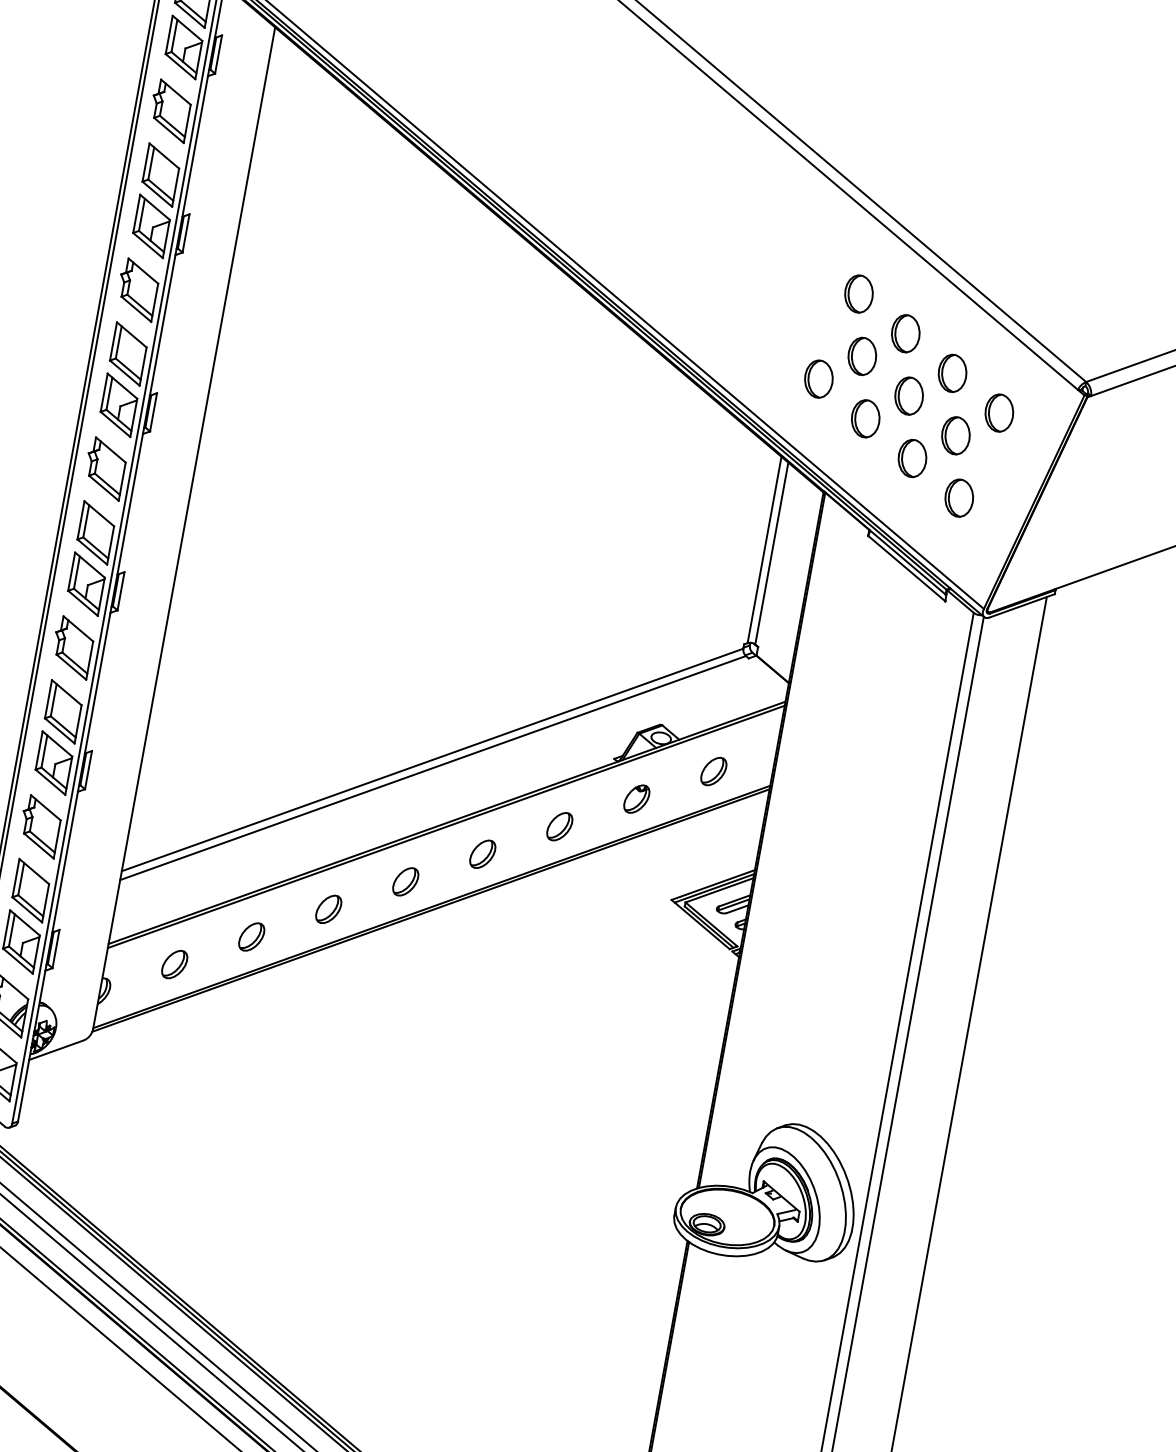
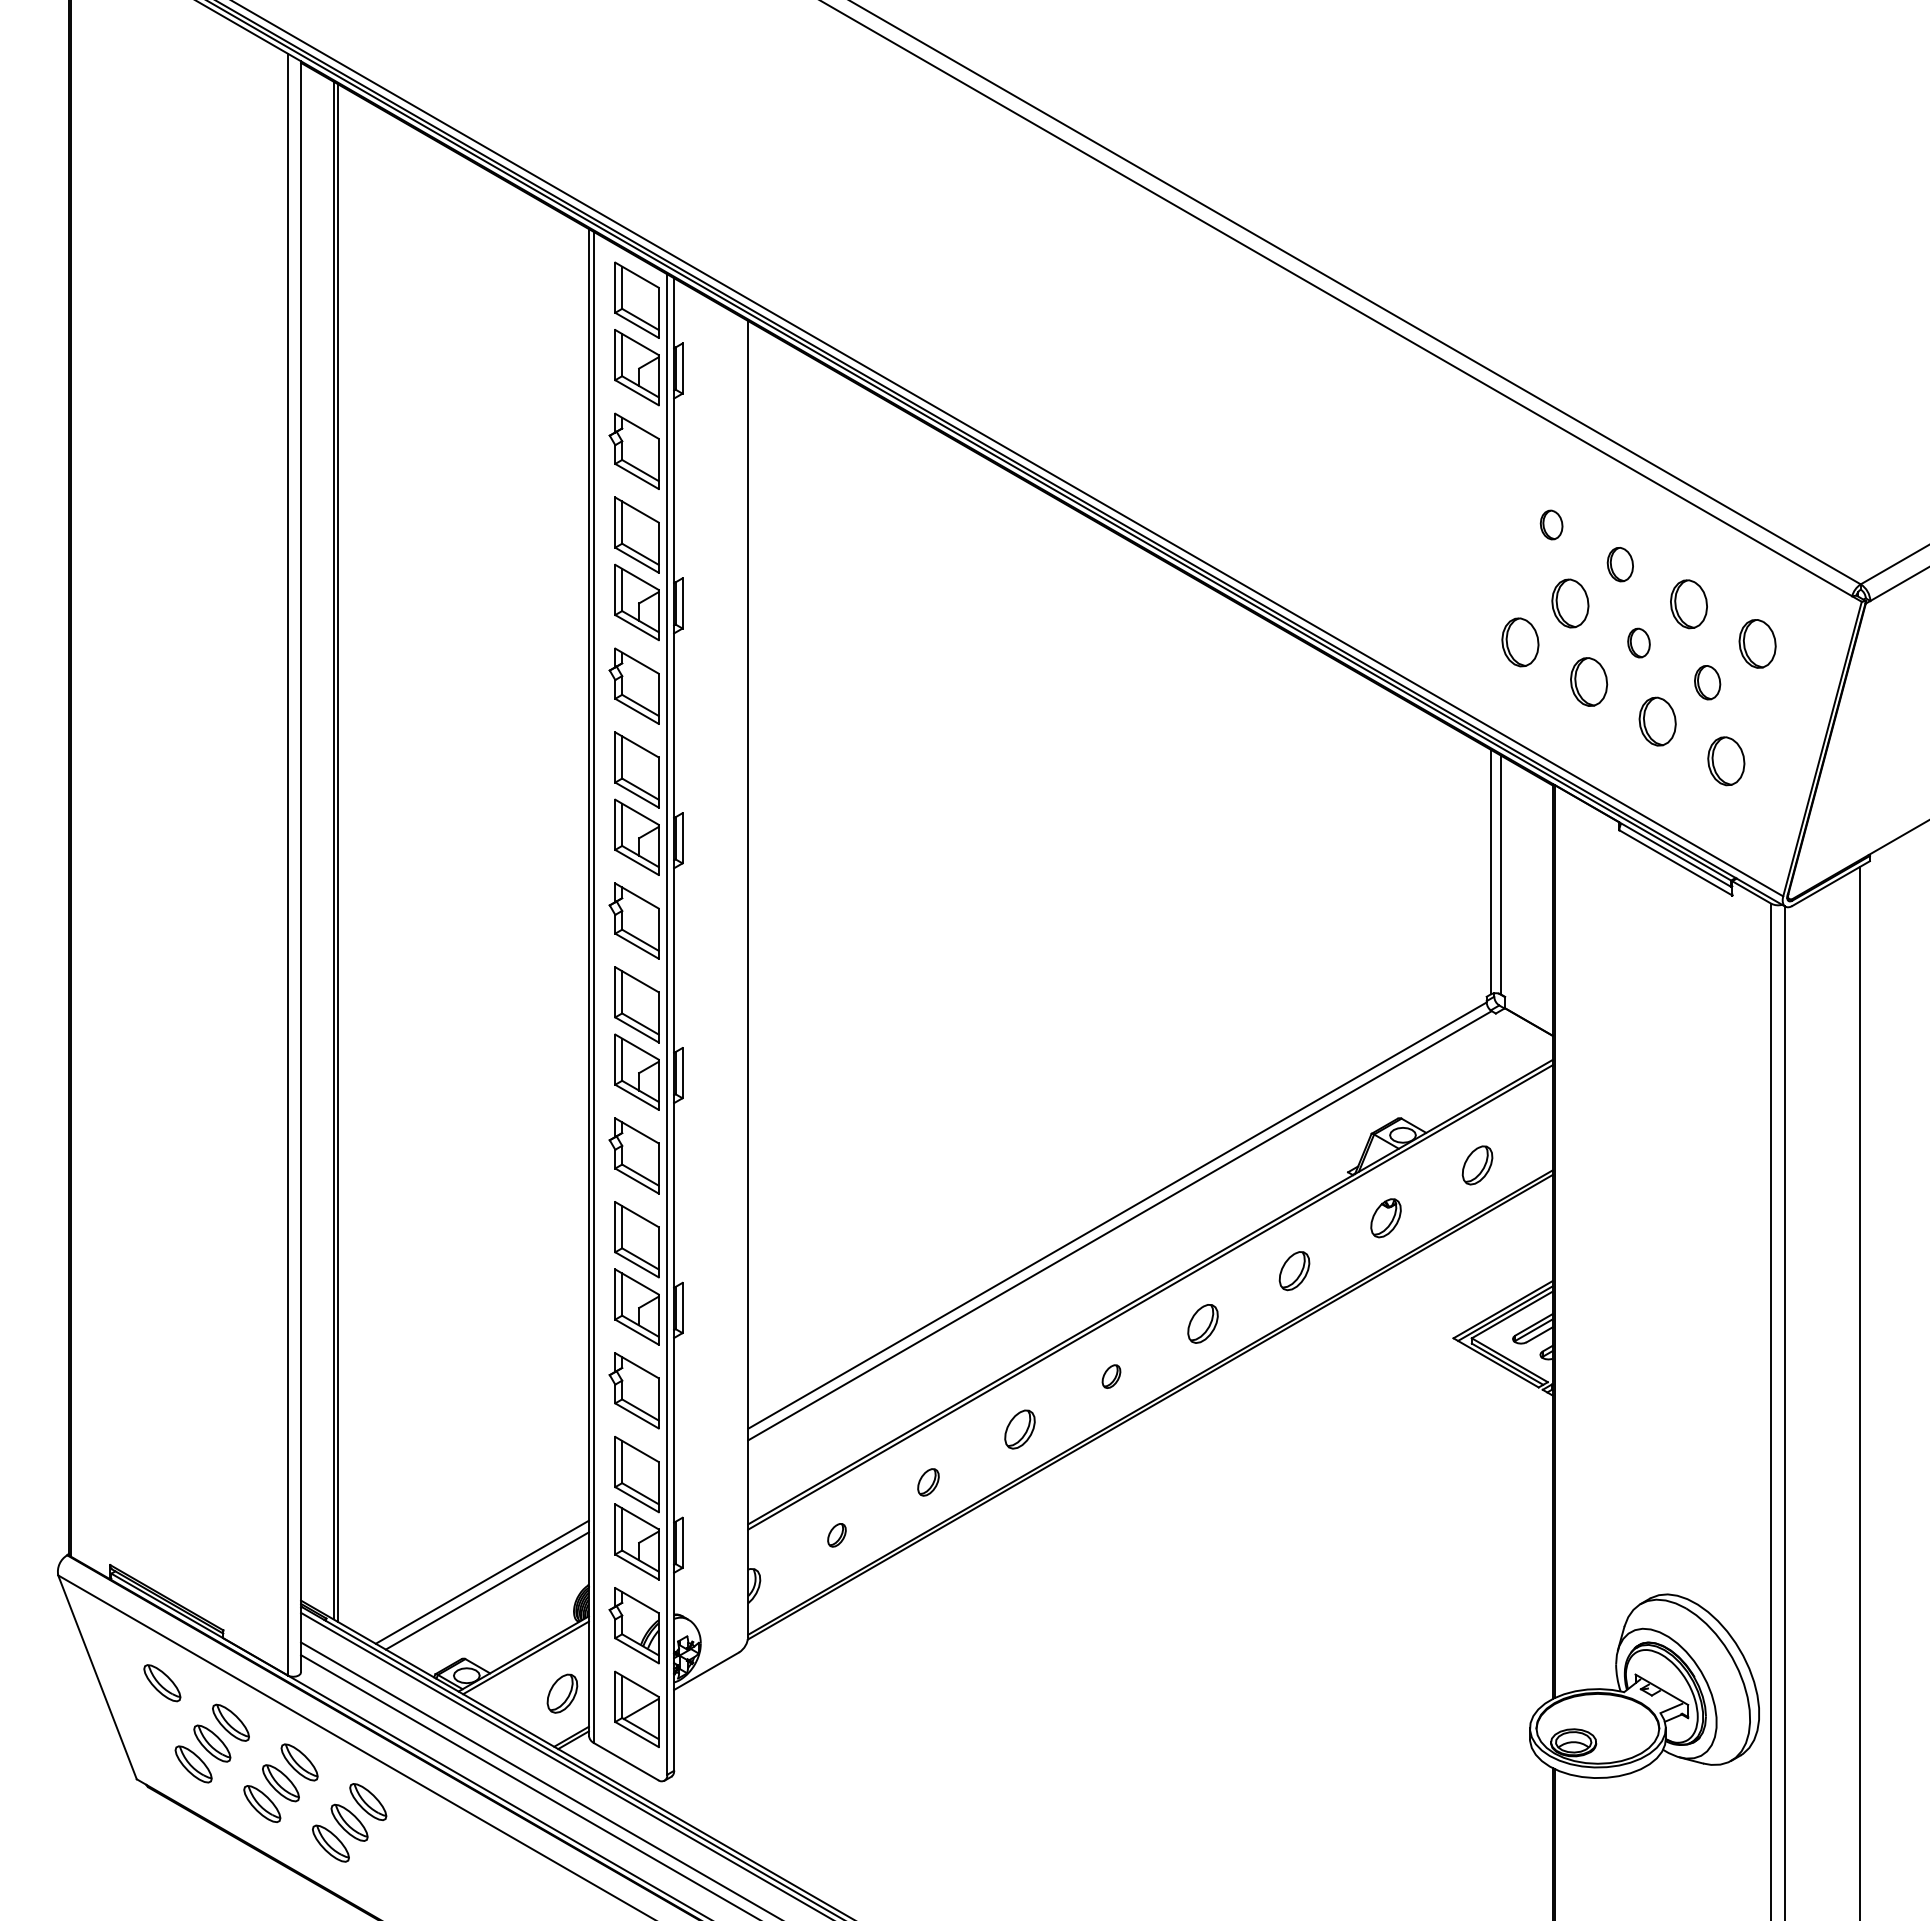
part: (858, 293) -> (1551, 524), size x0.6
part: (905, 333) -> (1620, 564), size x0.7
part: (908, 395) -> (1638, 642), size x0.6
part: (955, 435) -> (1707, 682), size x0.7
part: (405, 881) -> (1111, 1376), size x0.6
part: (251, 937) -> (928, 1482), size x0.7
part: (174, 964) -> (836, 1535), size x0.6

